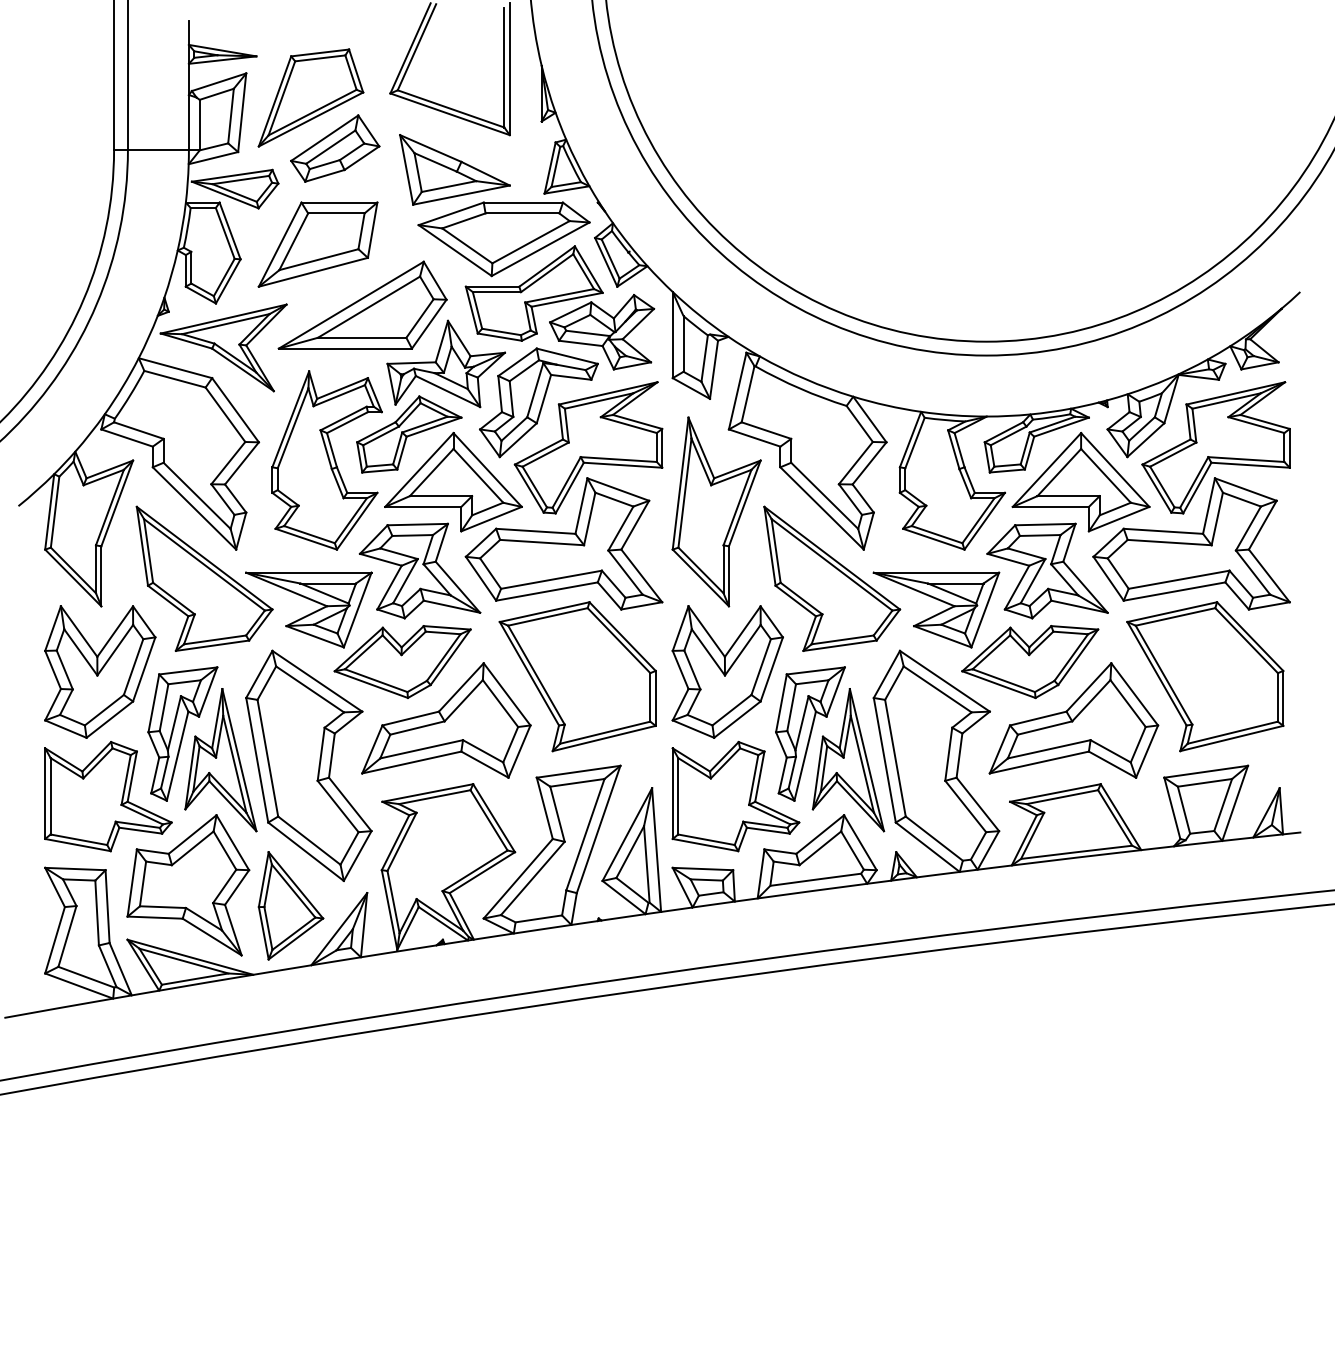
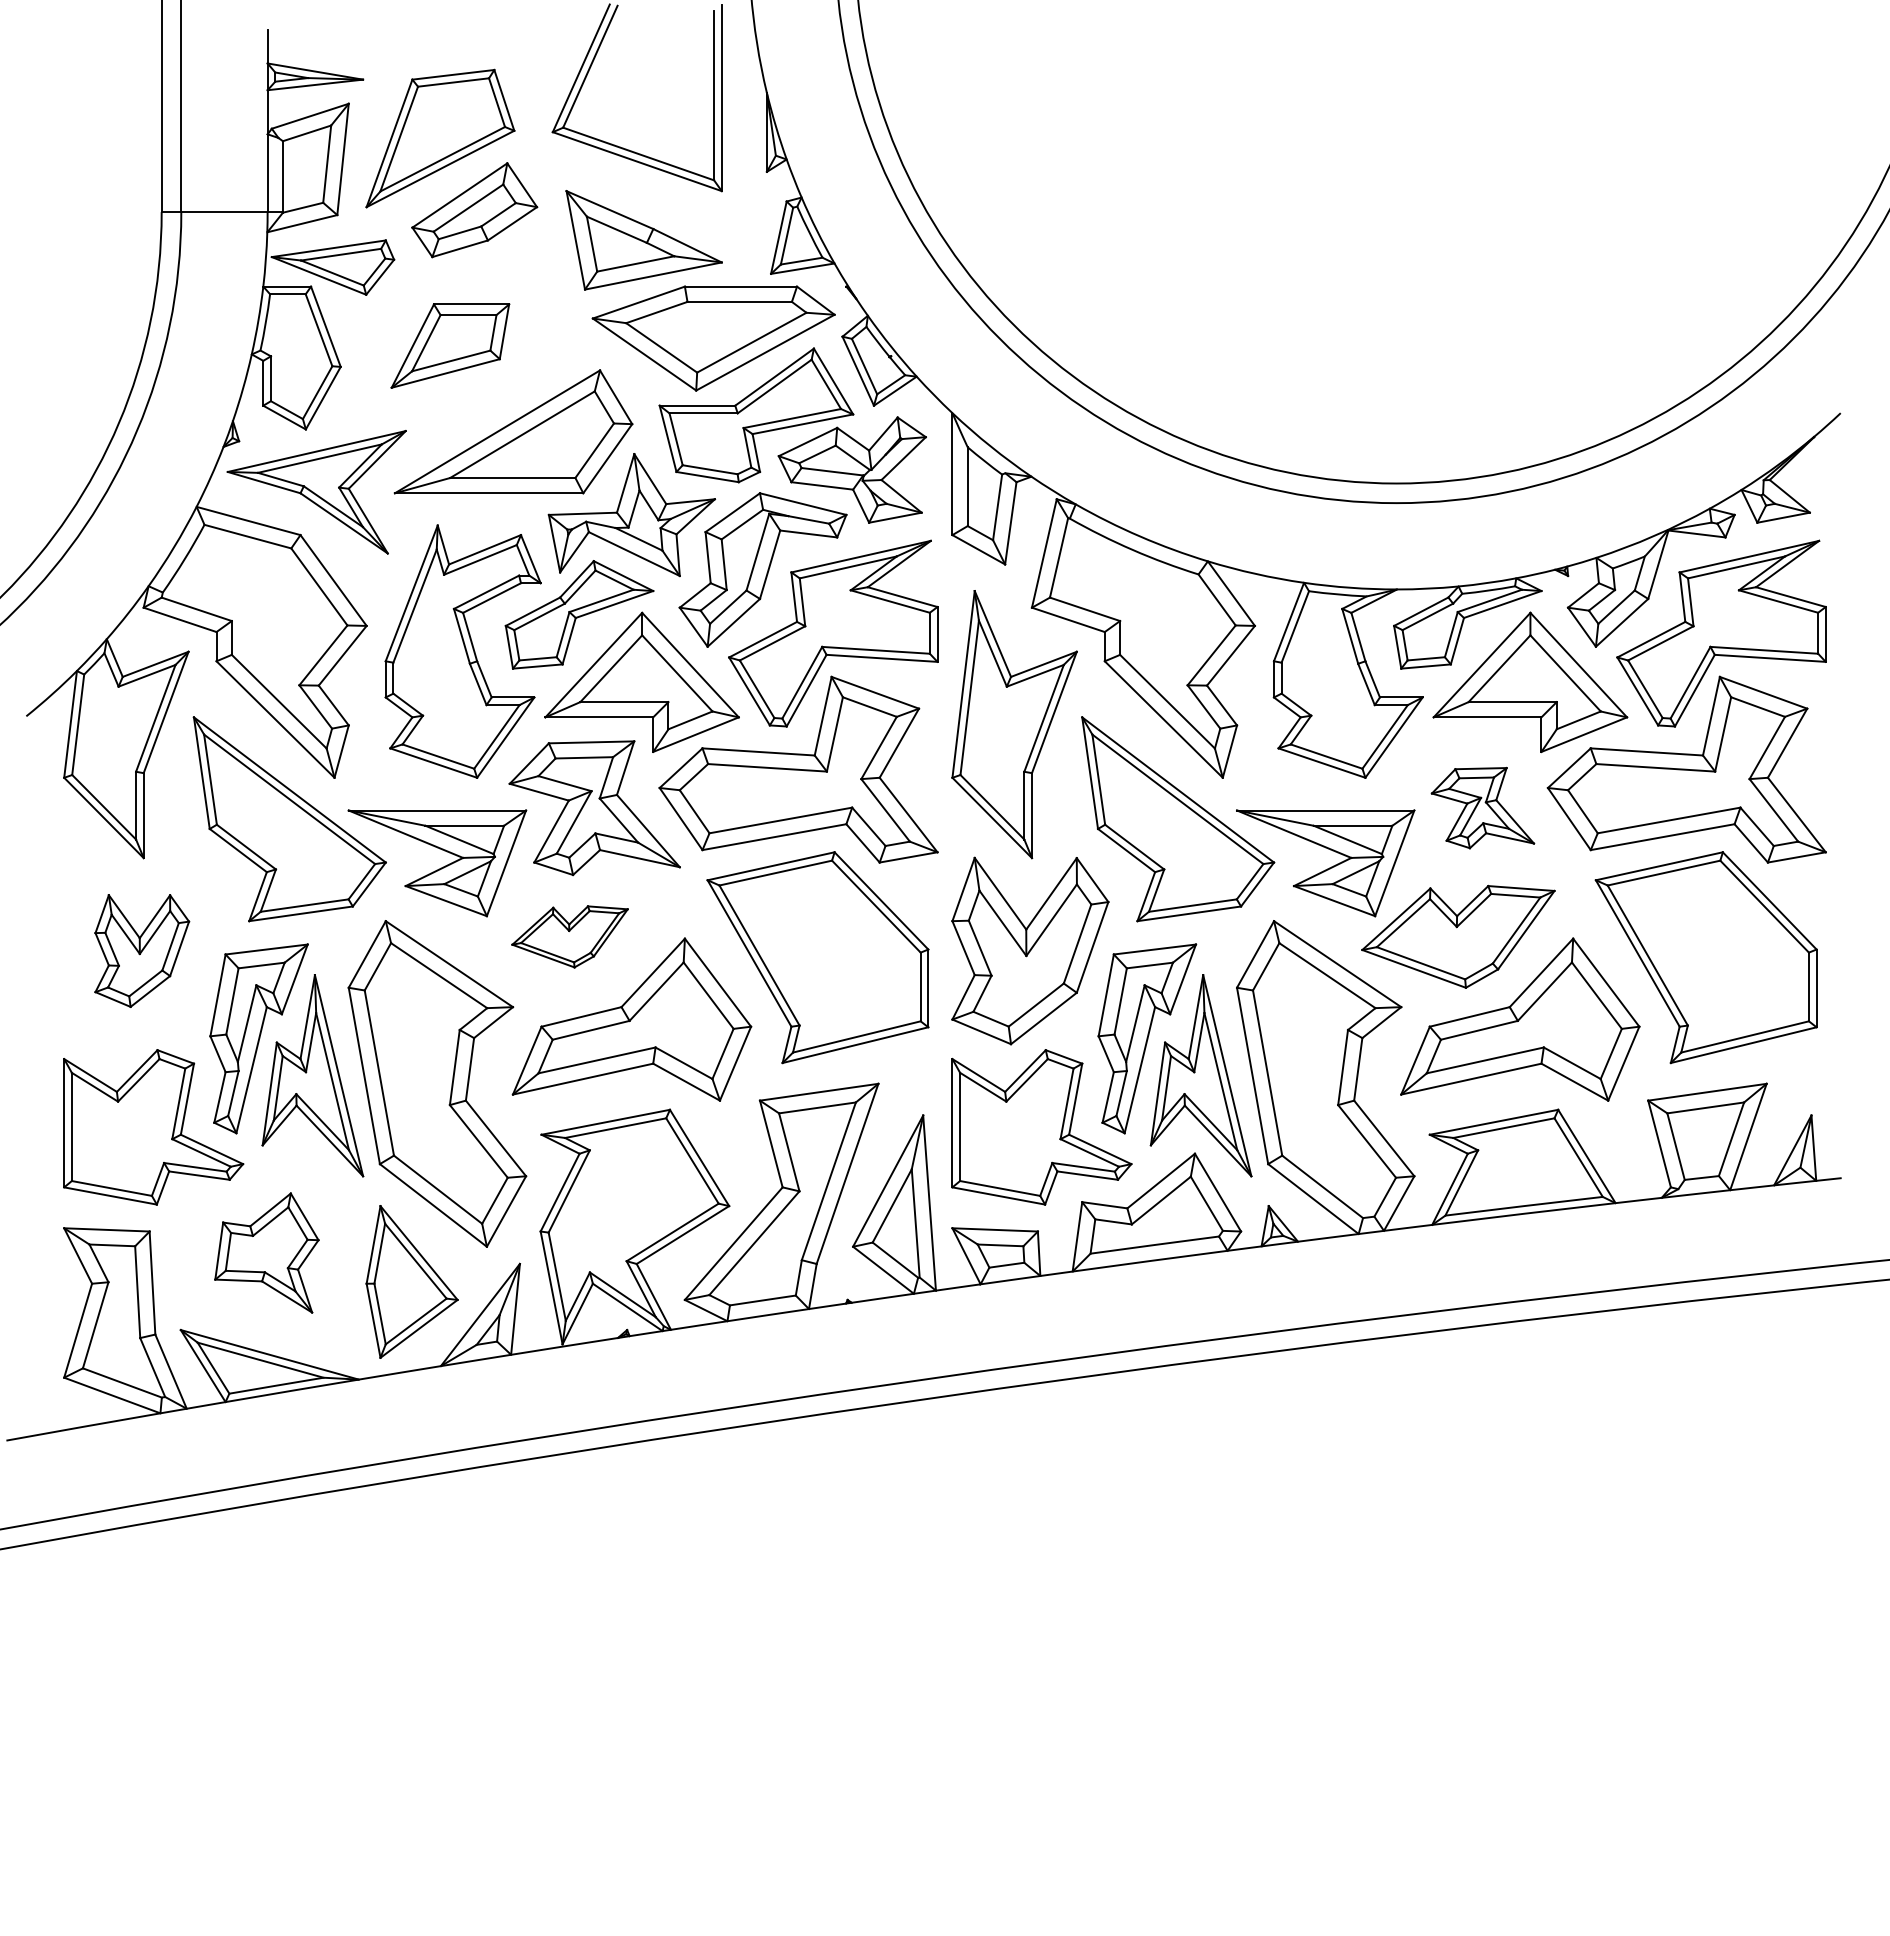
part: (317, 244) -> (449, 345), size x0.7
part: (1047, 570) -> (1482, 807), size x0.6
part: (402, 661) -> (569, 936), size x0.6
part: (100, 671) -> (142, 950), size x0.6
part: (188, 885) -> (267, 1253), size x0.6

